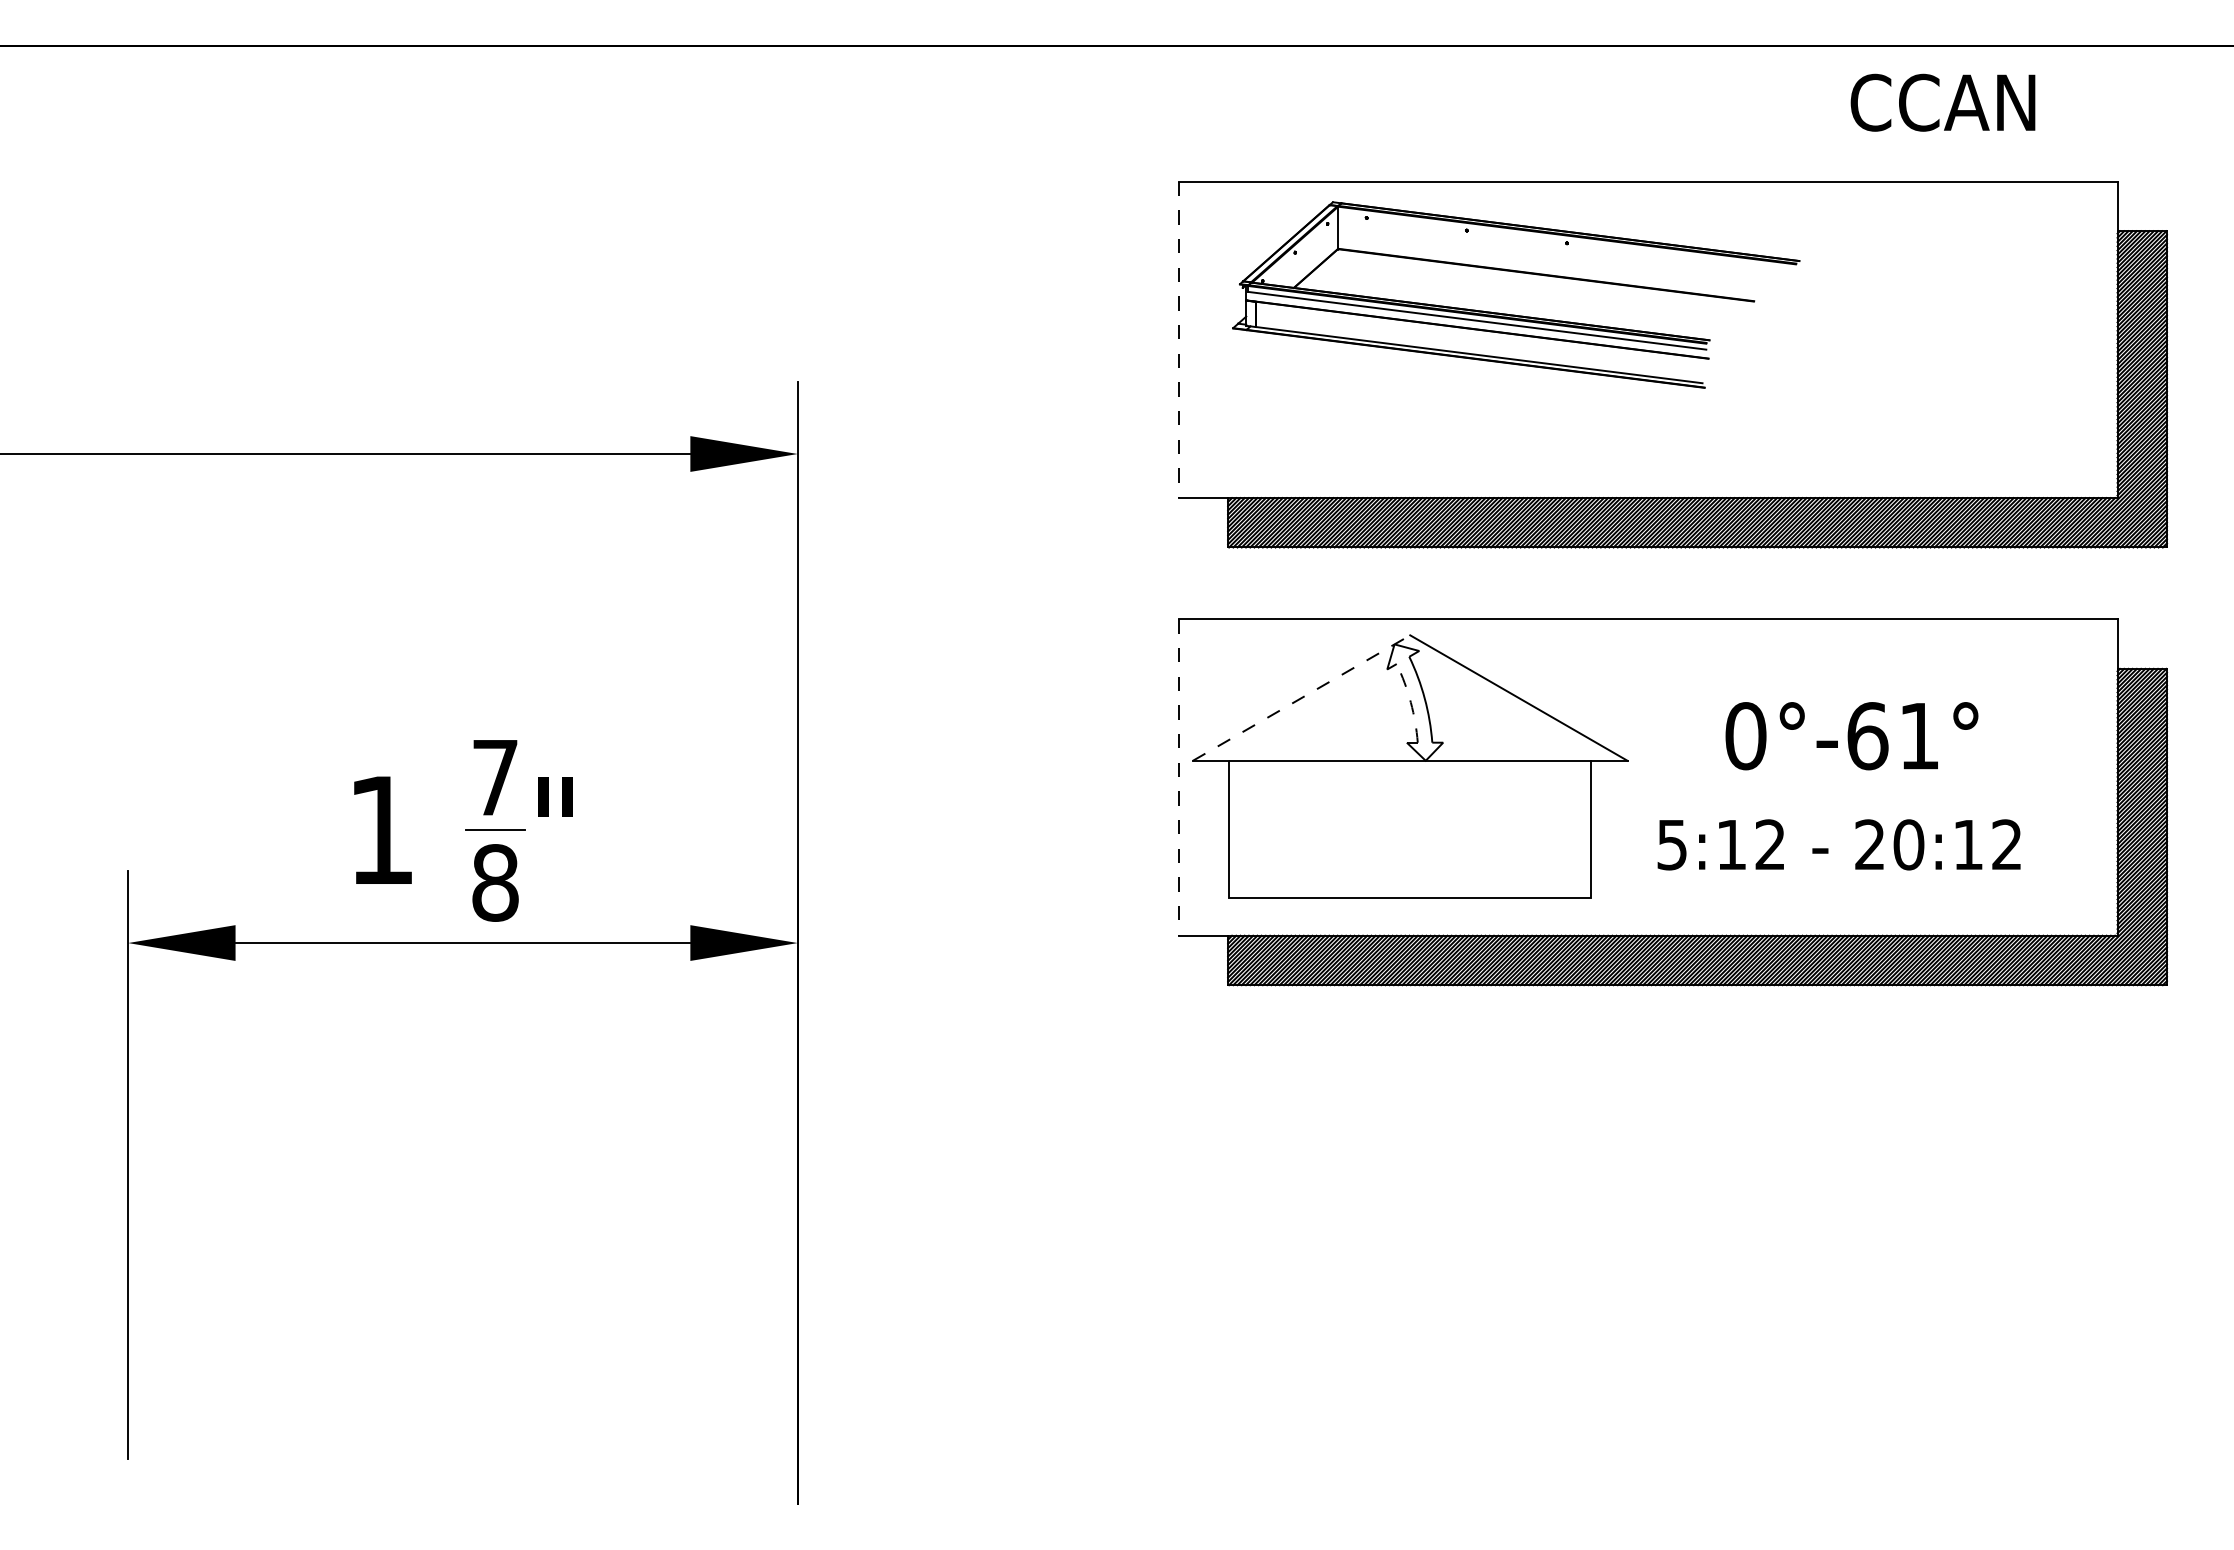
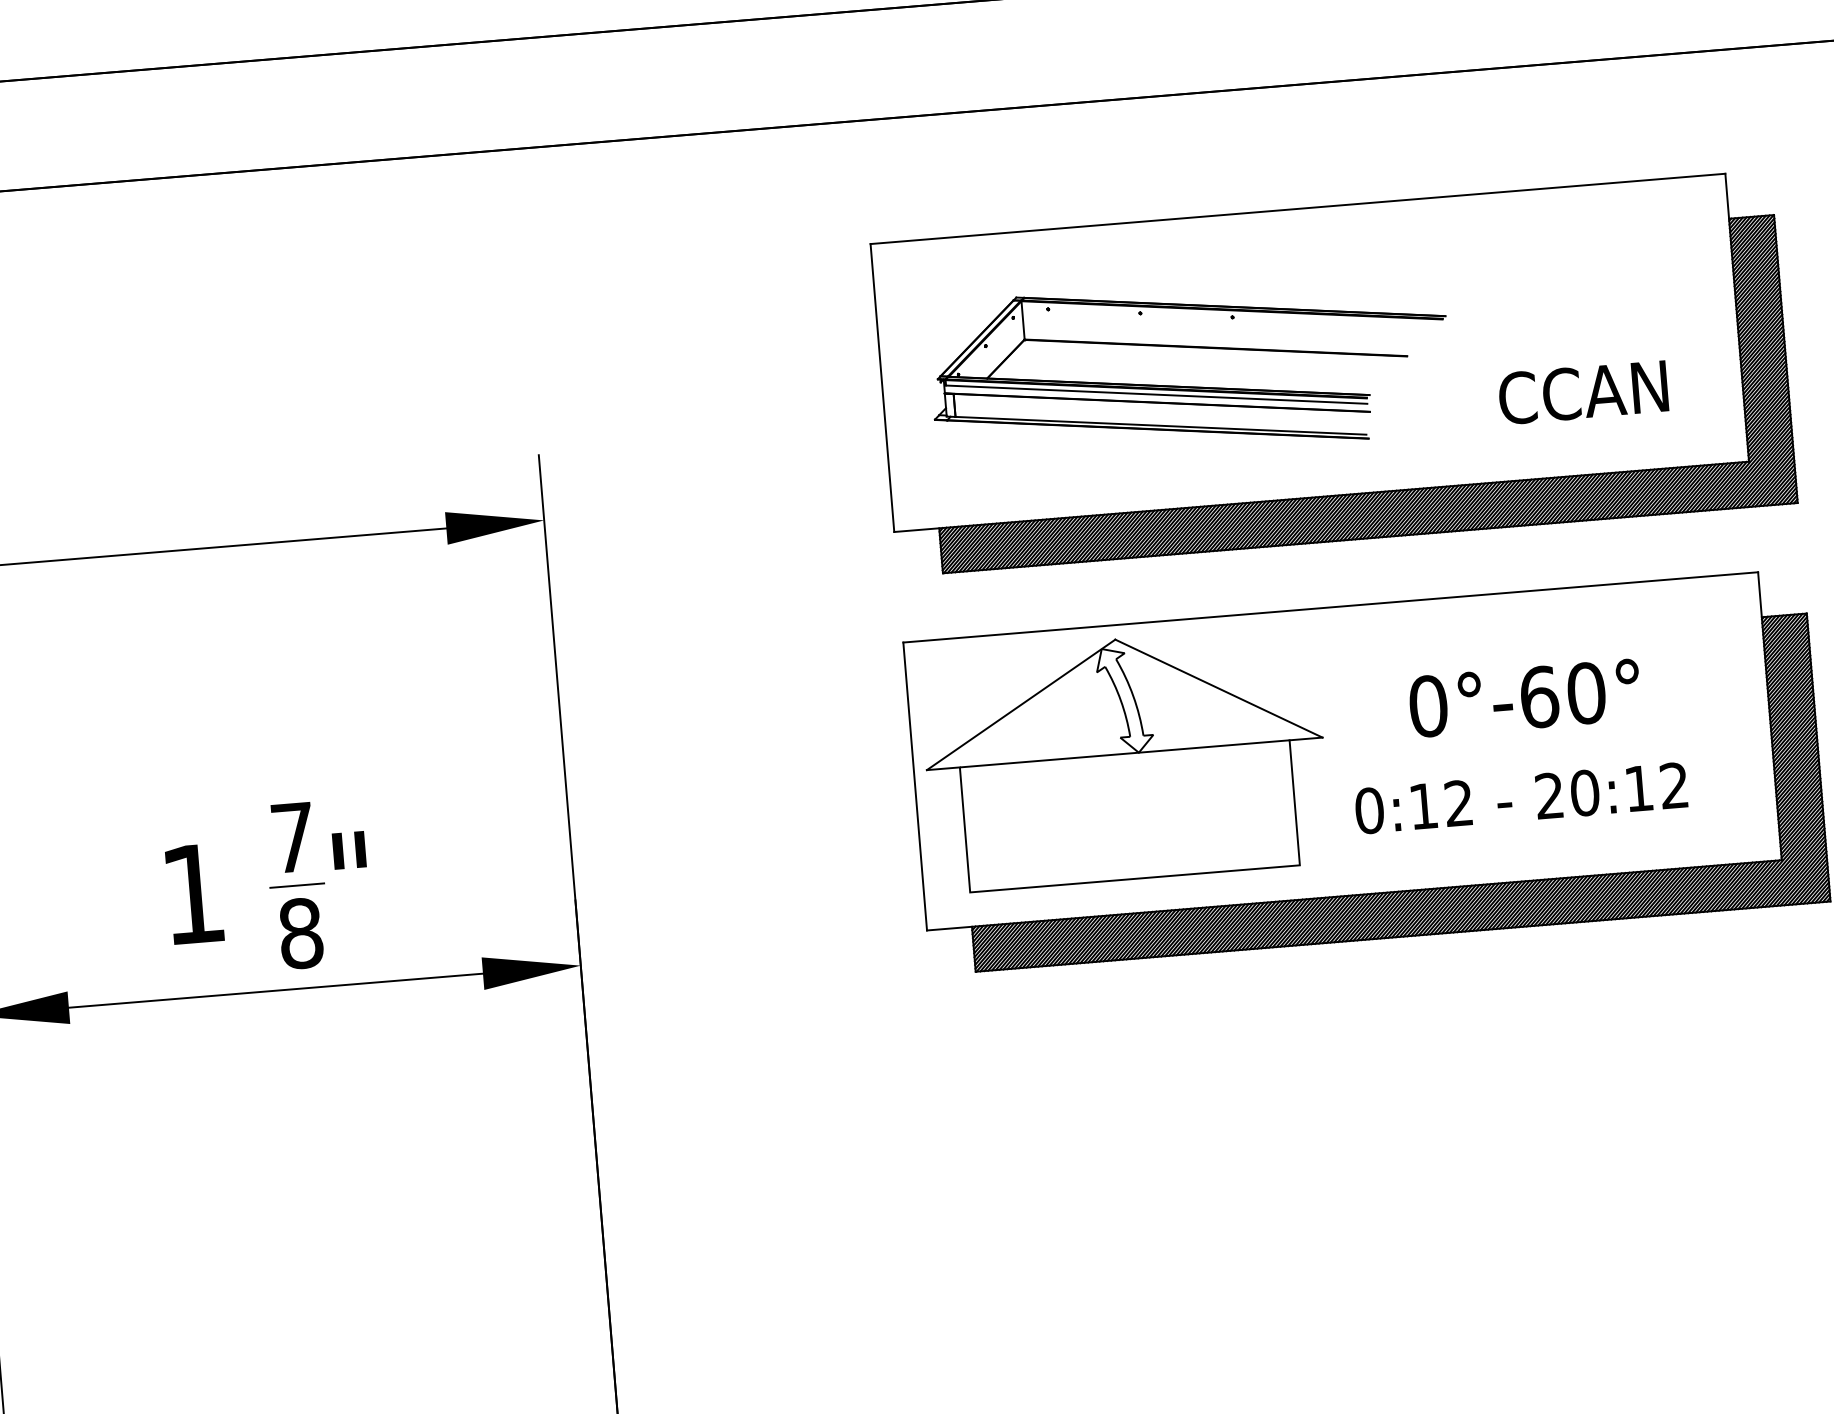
text: (1942, 102) -> (1582, 392), moved
part: (1515, 314) -> (1190, 386), moved
line: (1178, 340) -> (882, 388), dashed -> solid
line: (1302, 697) -> (1021, 704), dashed -> solid
arc: (1410, 702) -> (1120, 700), dashed -> solid
text: (1919, 736) -> (1586, 693), 0°-61° -> 0°-60°
line: (1178, 778) -> (915, 787), dashed -> solid
text: (1672, 844) -> (1369, 810), 5:12 -> 0:12

